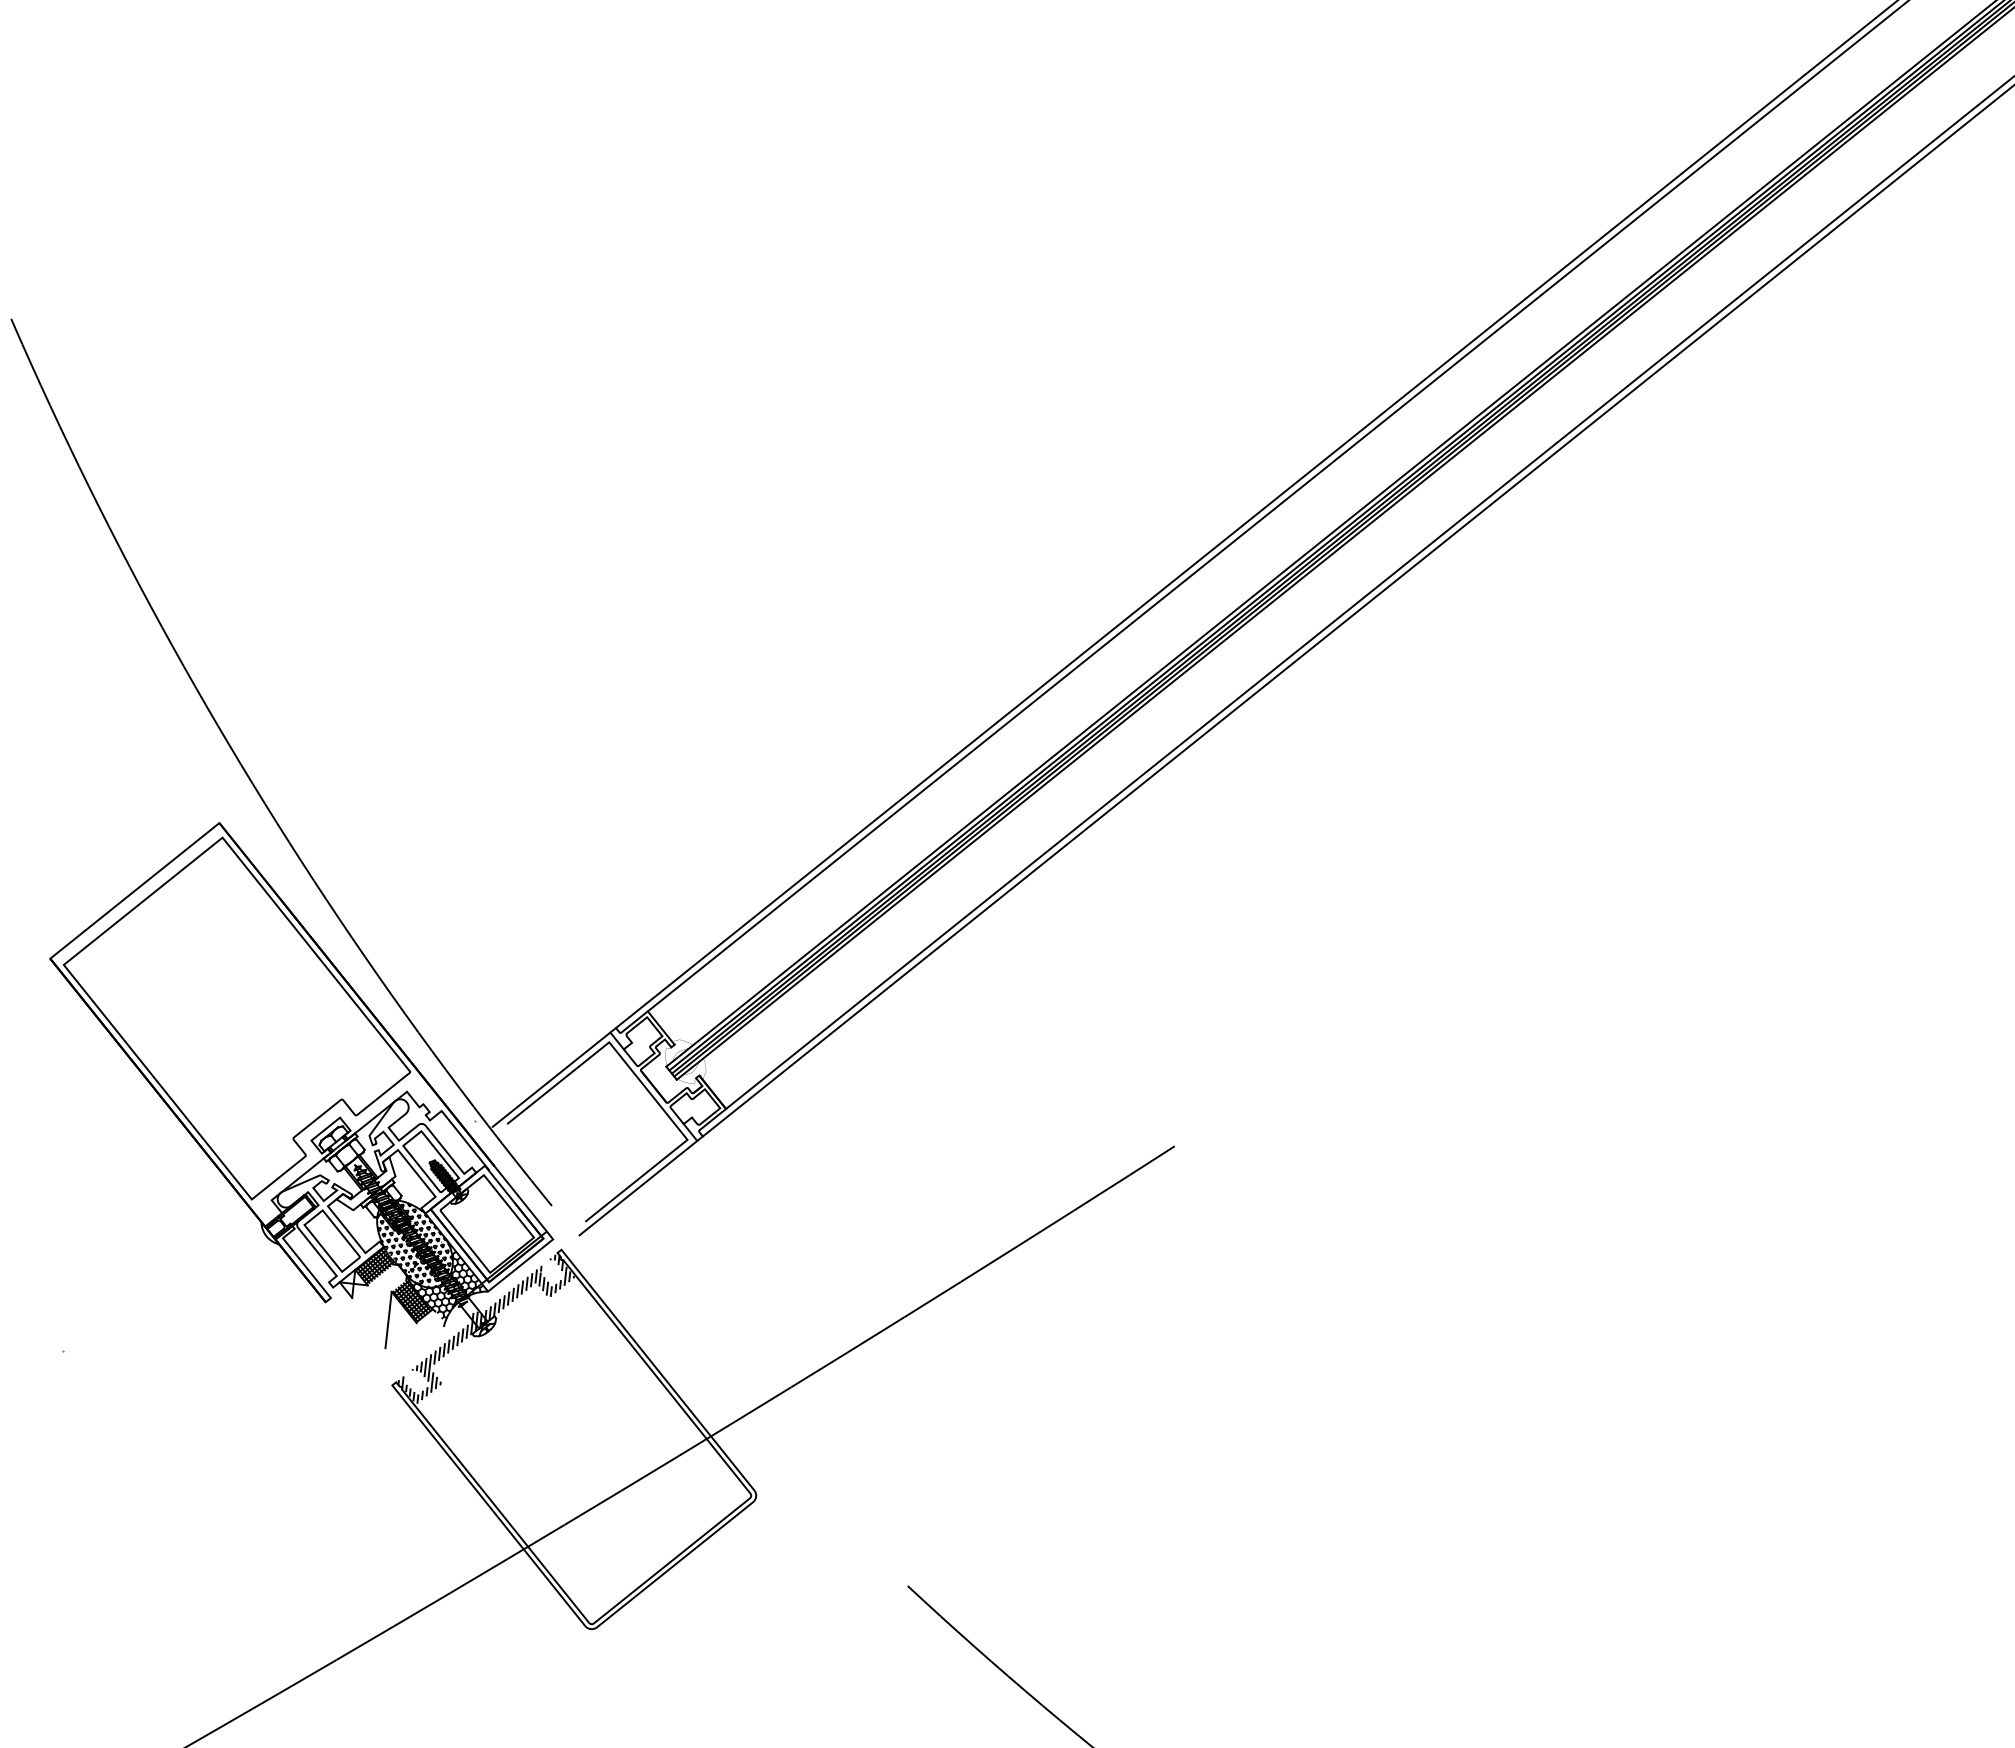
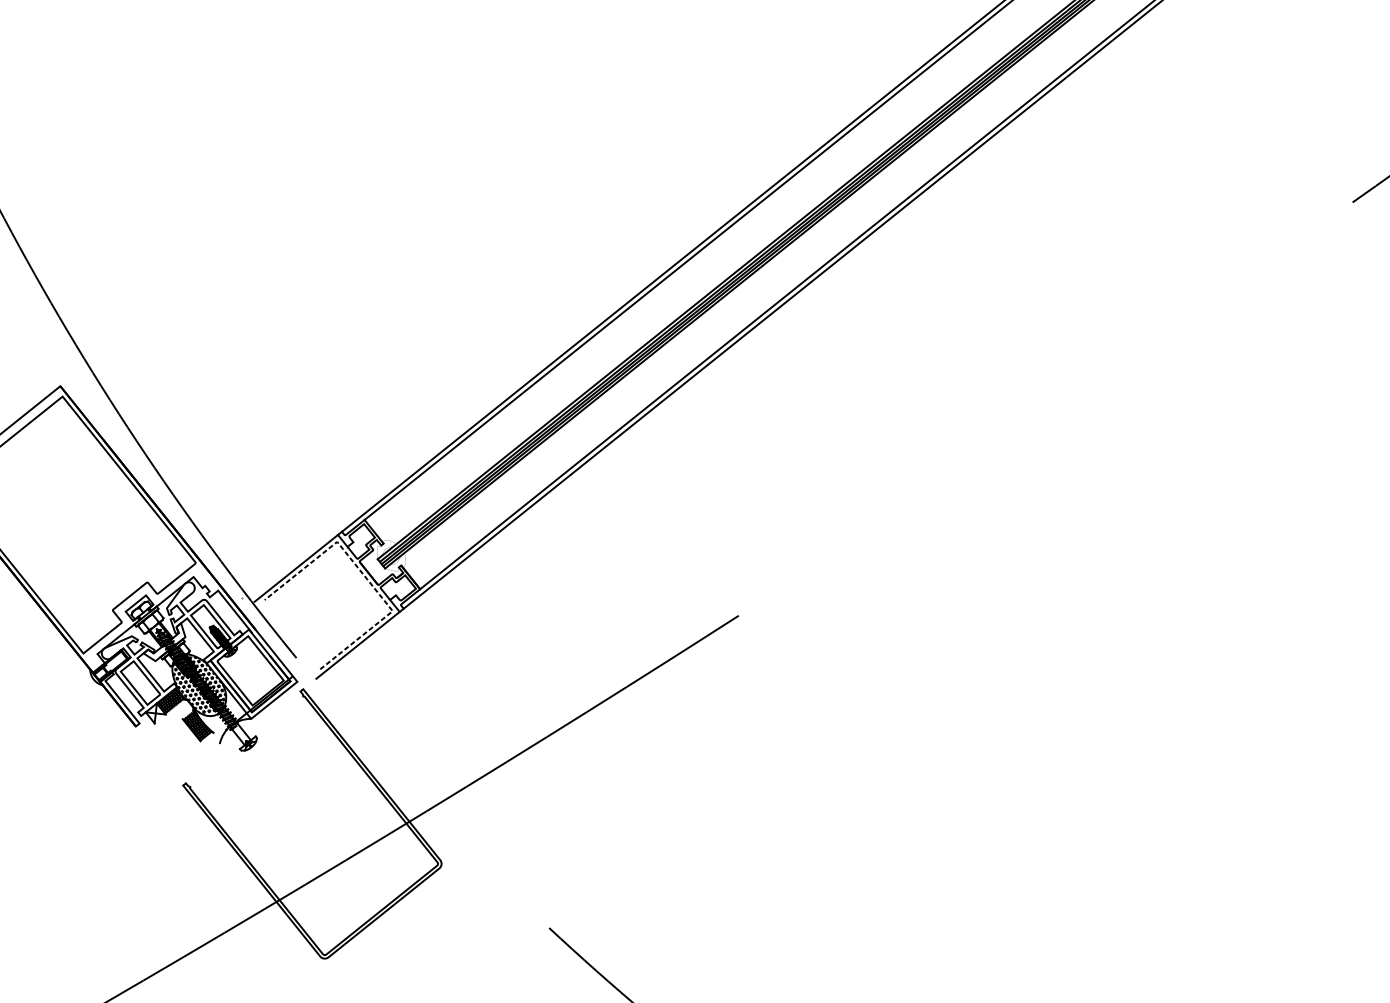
line: (648, 1091) -> (365, 576), solid -> dashed
hatch: (447, 1282) -> (222, 712), removed
line: (388, 1319) -> (180, 738), removed
hatch: (486, 1328) -> (250, 745), removed

